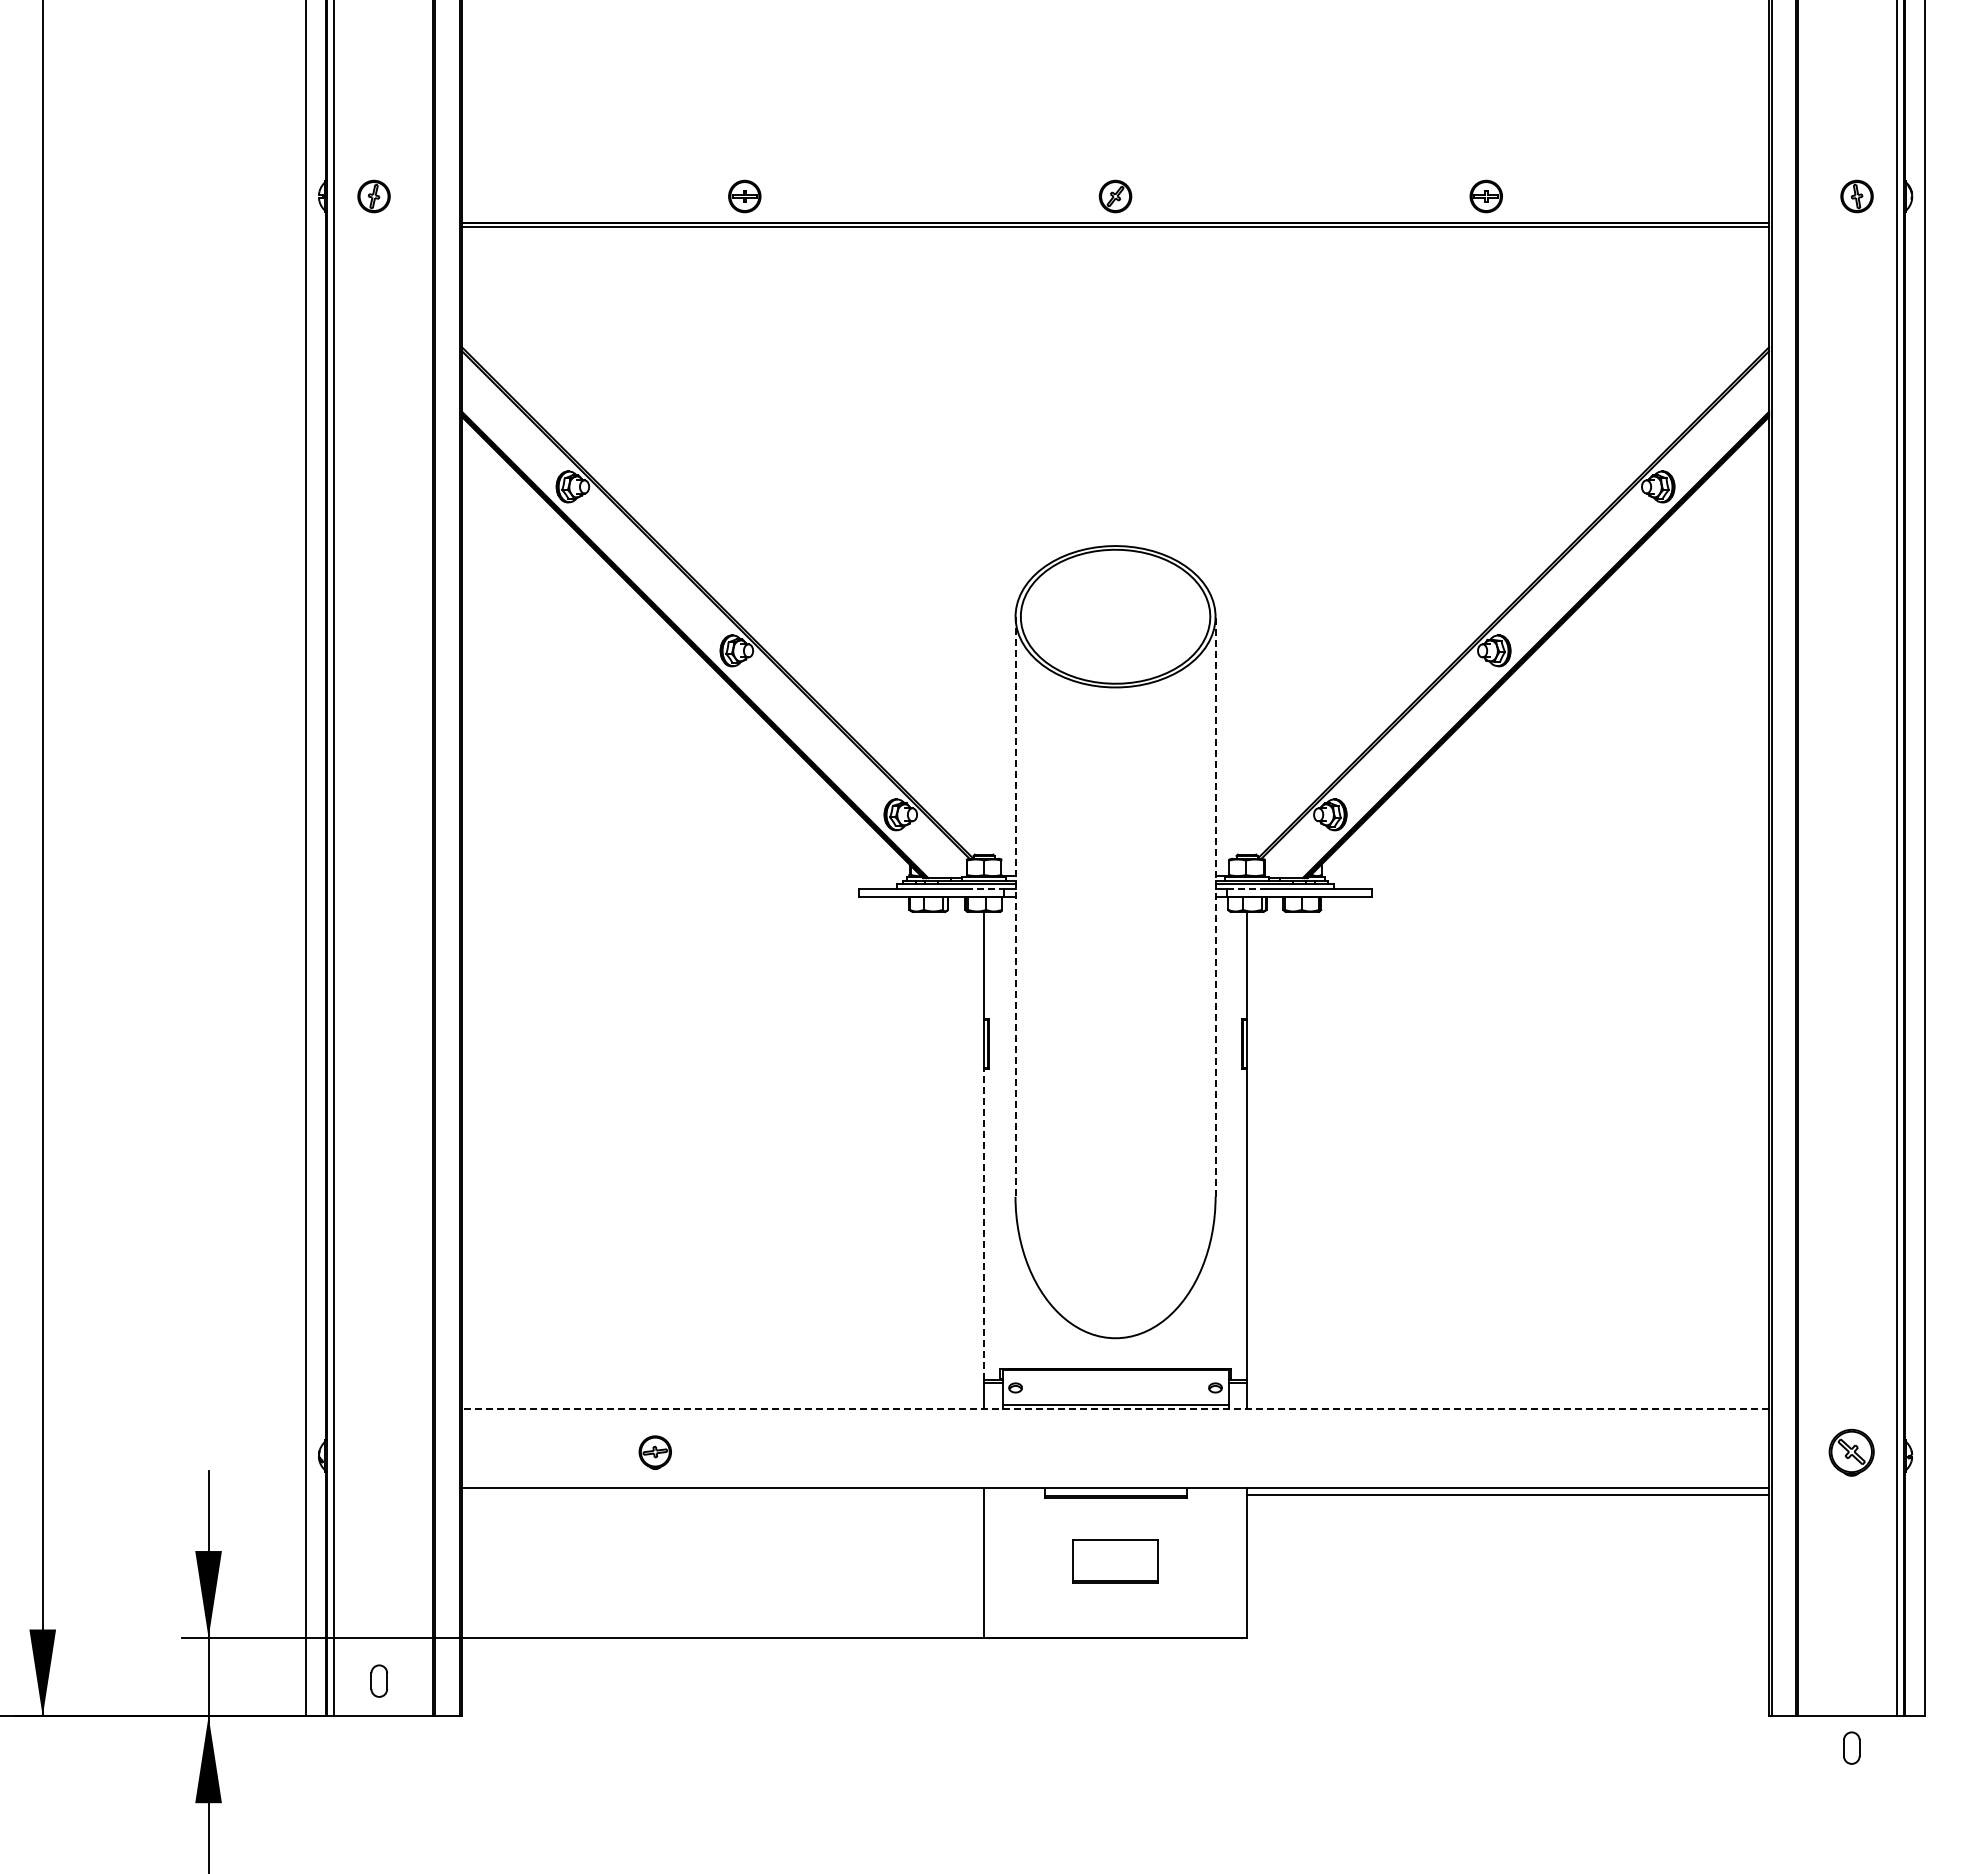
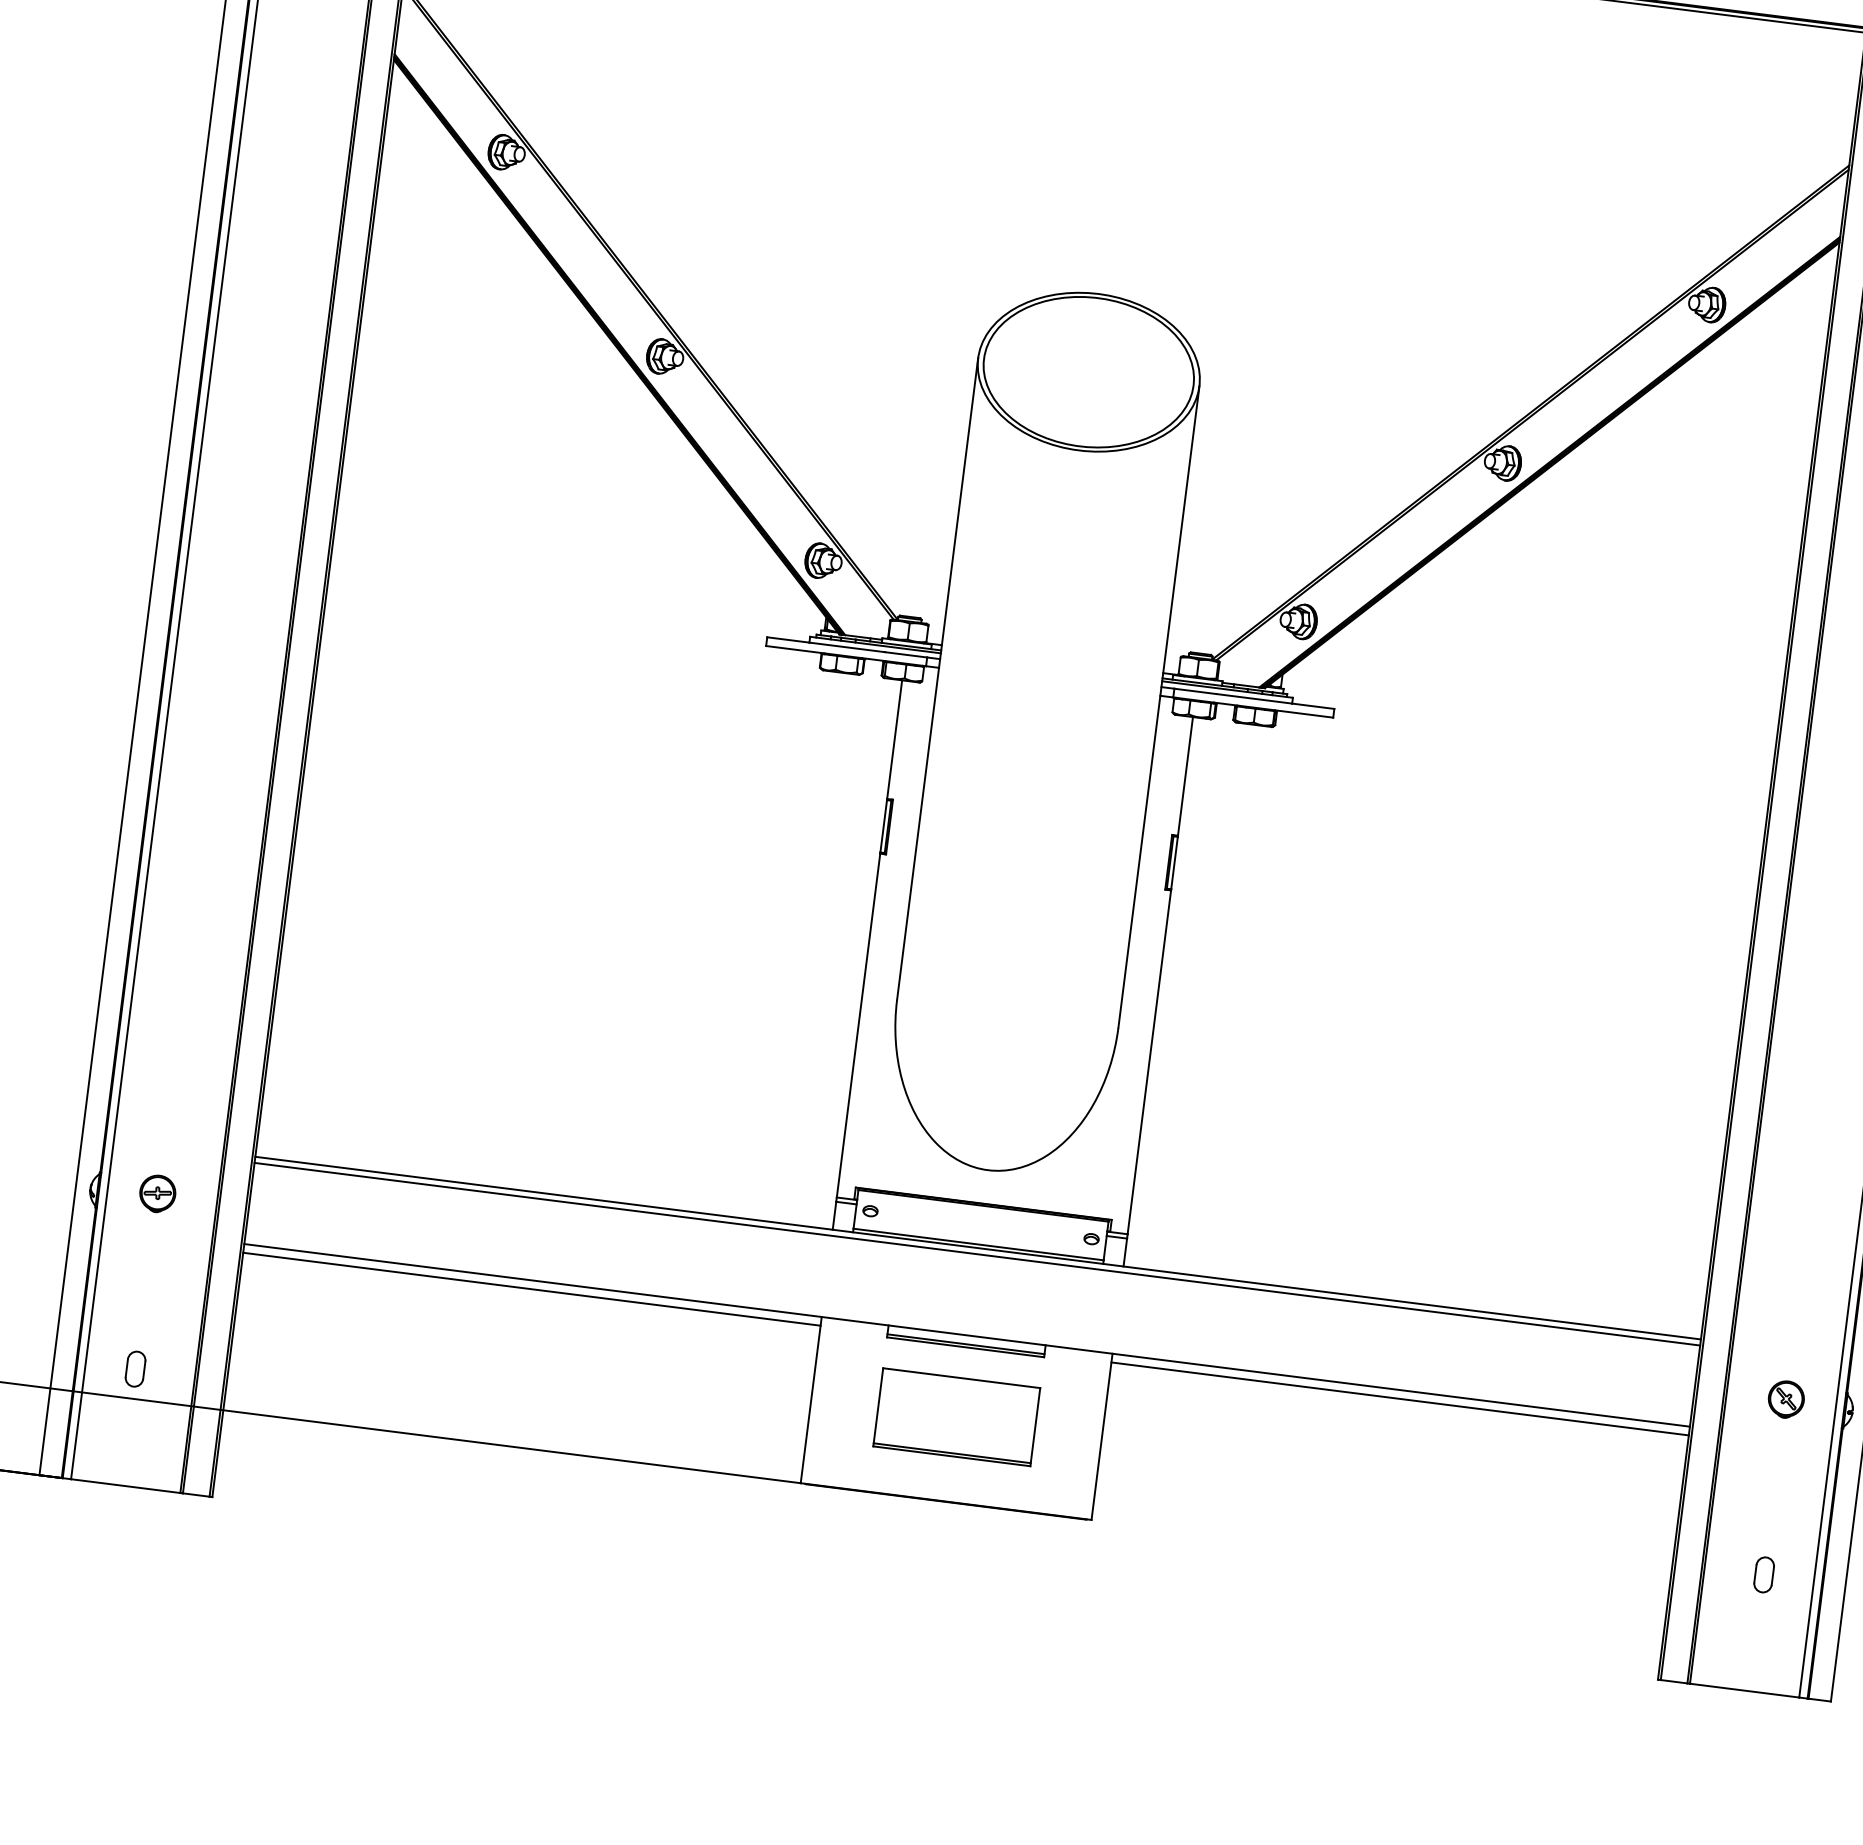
line: (985, 888) -> (906, 654), dashed -> solid
line: (1246, 888) -> (1195, 691), dashed -> solid
line: (1015, 906) -> (937, 678), dashed -> solid
line: (1215, 906) -> (1158, 706), dashed -> solid
line: (984, 1223) -> (859, 1024), dashed -> solid
line: (1115, 1408) -> (978, 1247), dashed -> solid
line: (1115, 1414) -> (977, 1254), added
part: (654, 1452) -> (156, 1193), moved
part: (1851, 1452) -> (1785, 1399), size x0.71
line: (723, 1495) -> (532, 1289), added
part: (1115, 1561) -> (956, 1417), size x1.67
part: (379, 1680) -> (135, 1368), moved
part: (1851, 1747) -> (1763, 1574), moved

